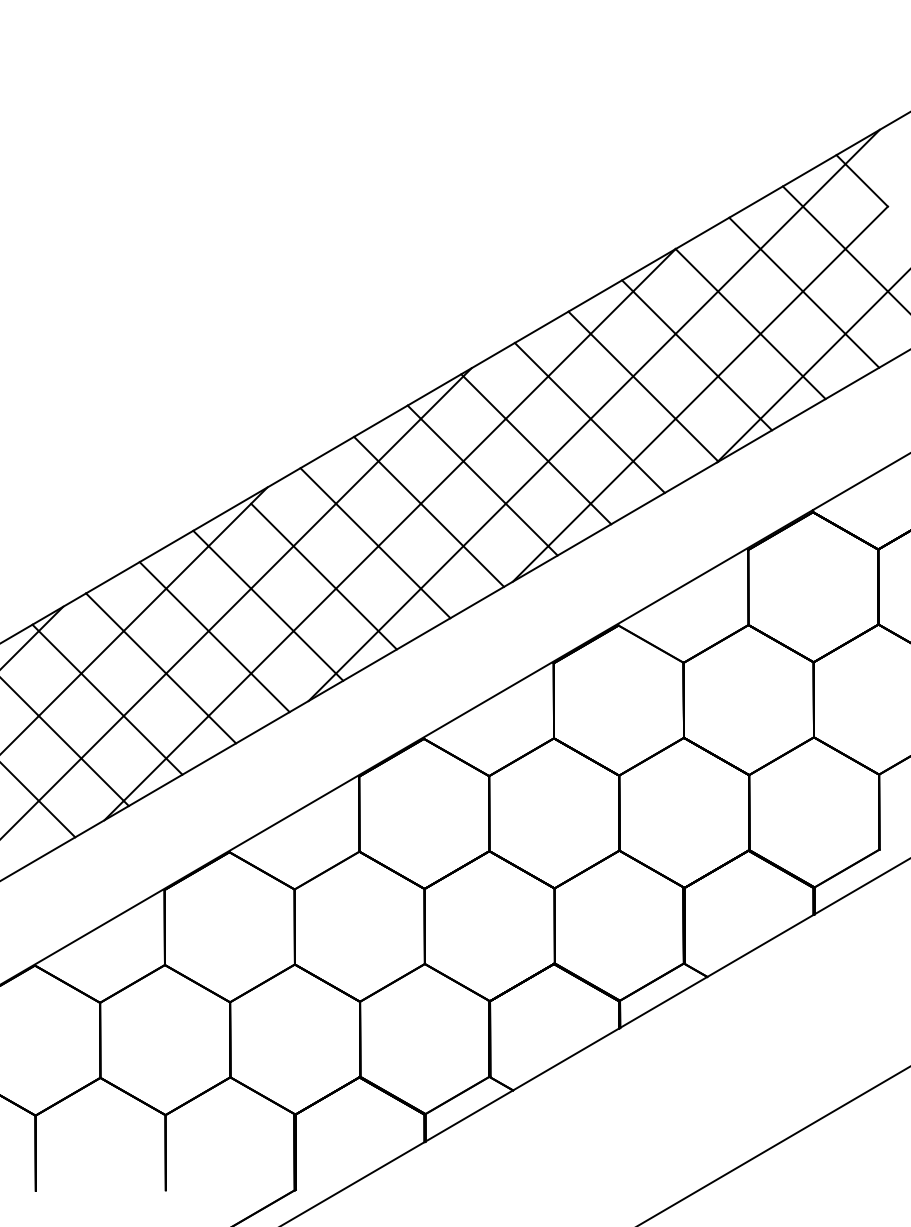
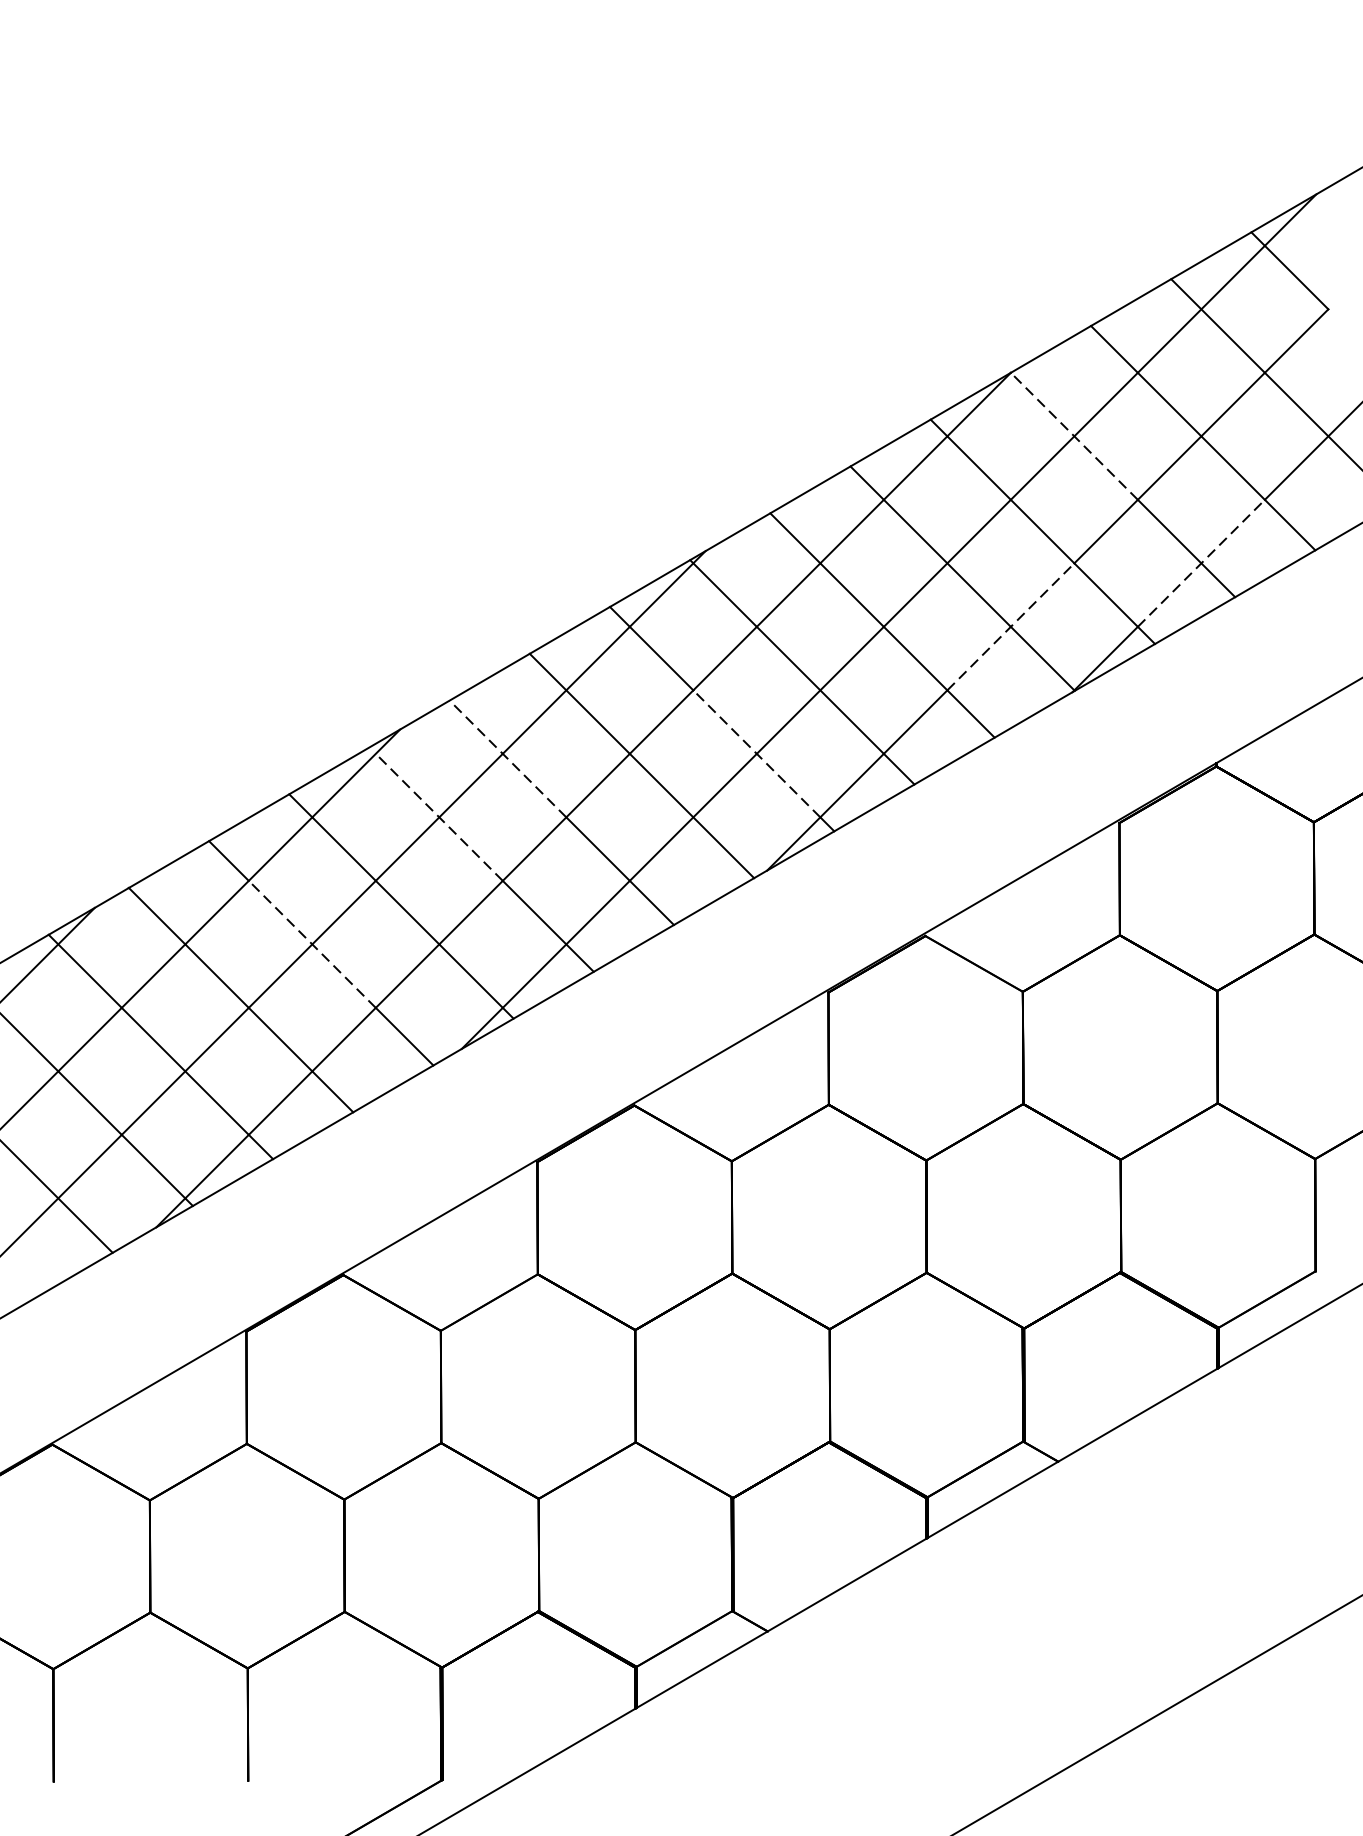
line: (717, 291) -> (1073, 436), solid -> dashed
line: (803, 376) -> (1202, 563), solid -> dashed
line: (676, 418) -> (1012, 626), solid -> dashed
line: (505, 503) -> (756, 753), solid -> dashed
line: (339, 506) -> (507, 757), solid -> dashed
line: (293, 545) -> (439, 816), solid -> dashed
line: (208, 630) -> (312, 943), solid -> dashed

